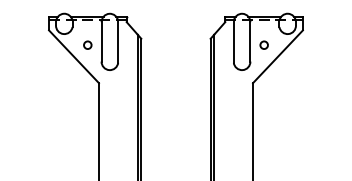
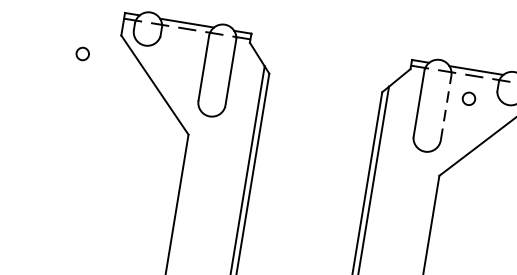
line: (250, 41) -> (446, 107), solid -> dashed
circle: (87, 44) -> (82, 52), moved
circle: (263, 44) -> (468, 97), moved

